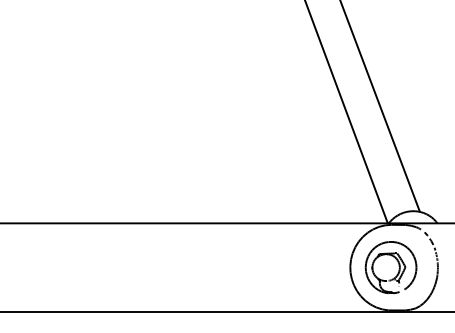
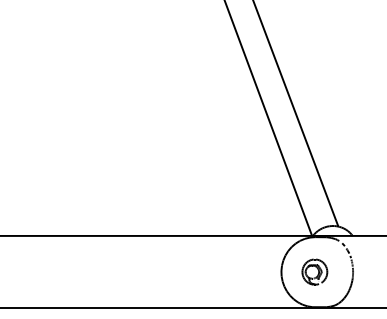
part: (390, 266) -> (314, 271), size x0.6

